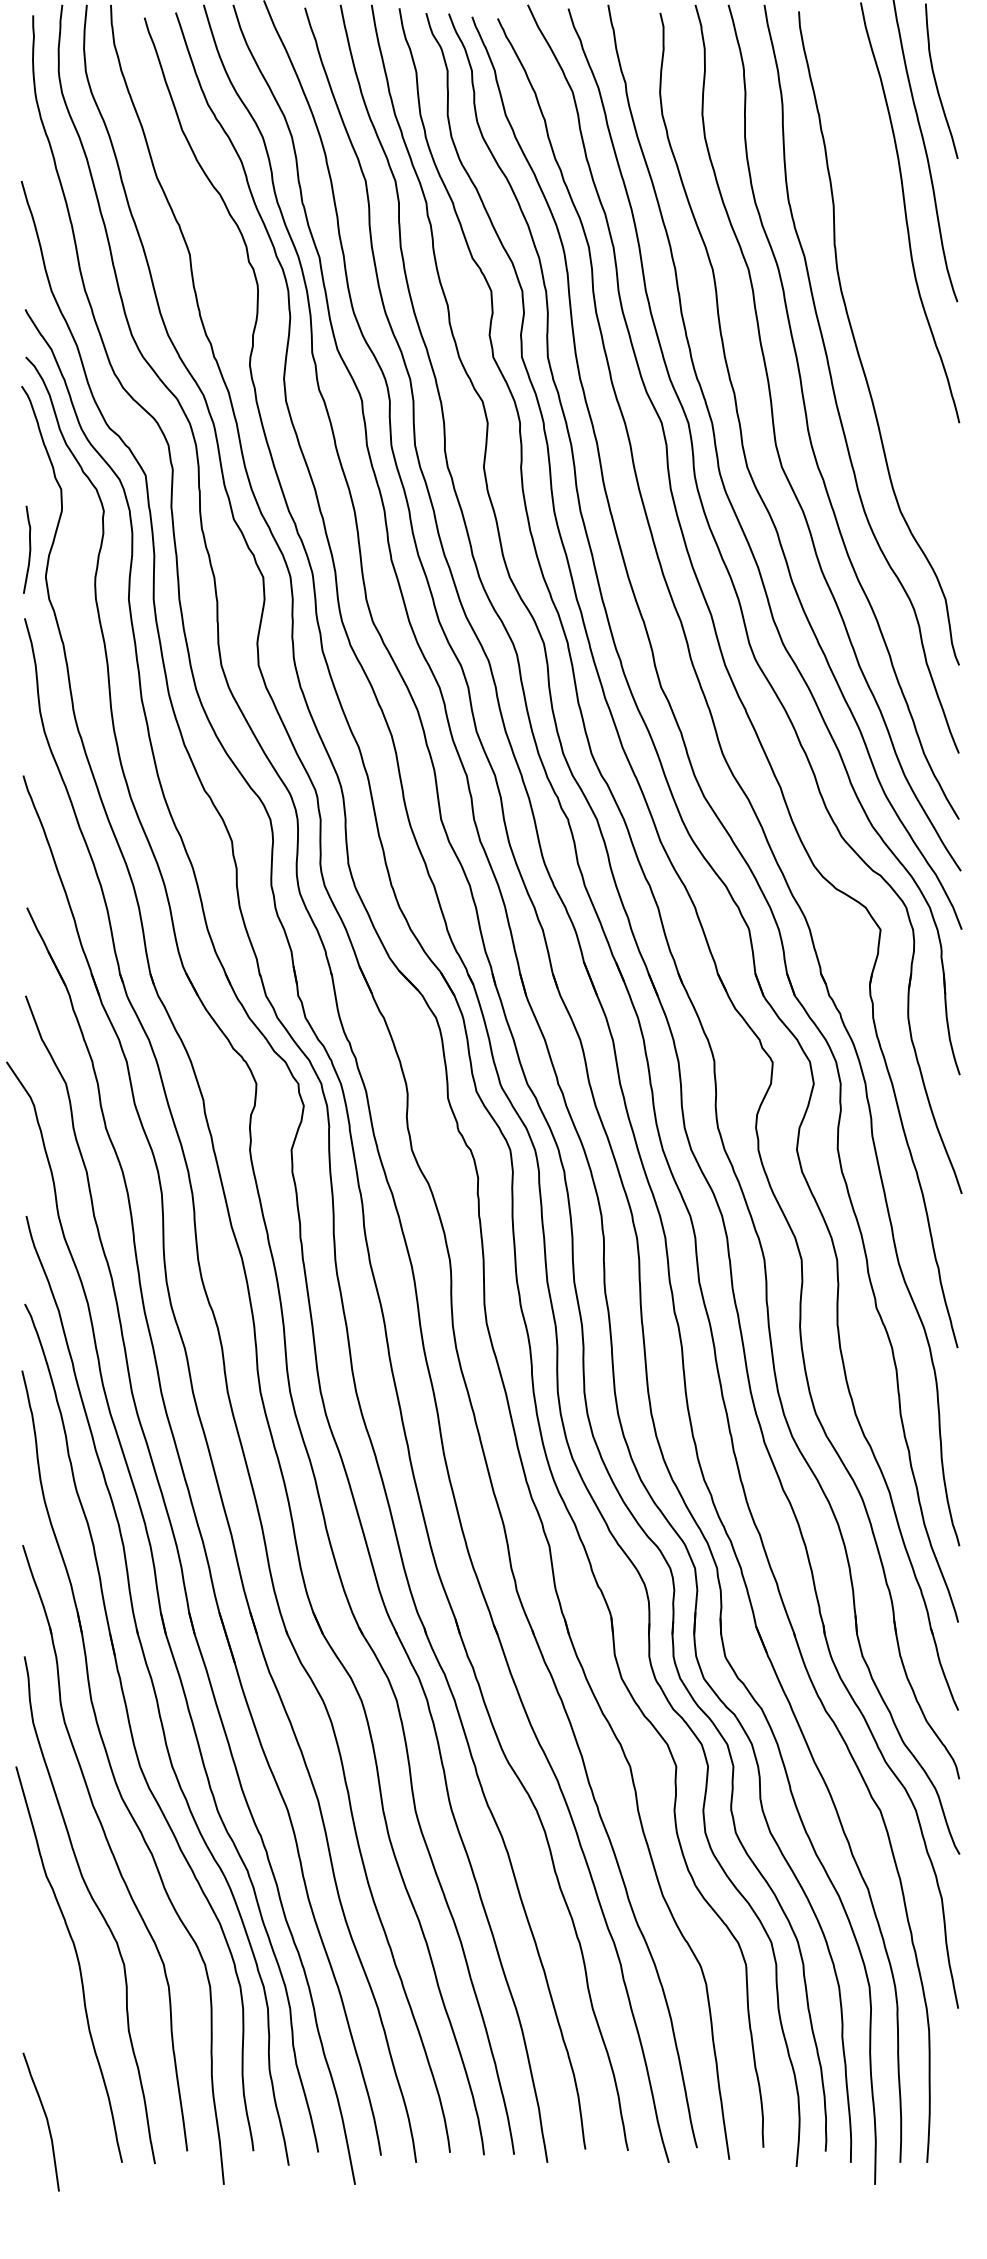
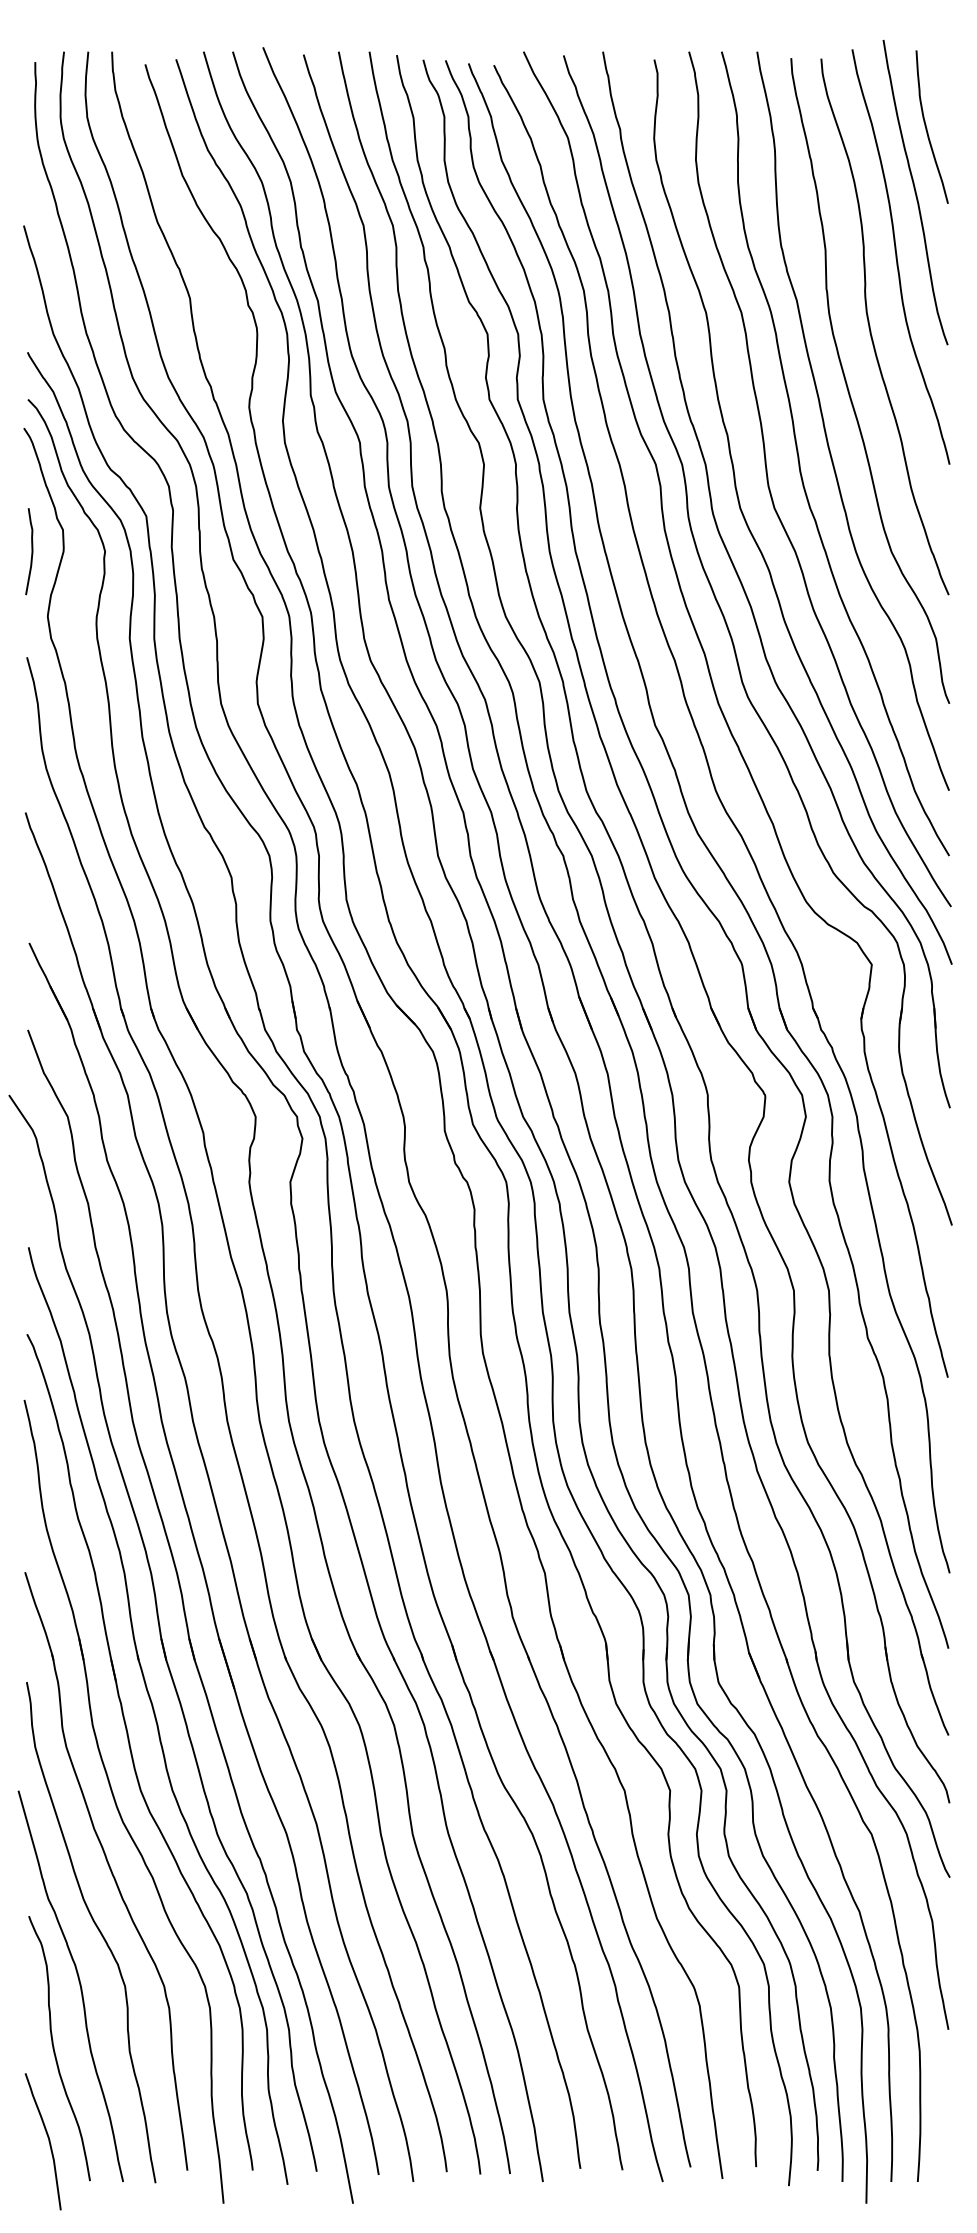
curve: (880, 287) -> (871, 330), added
curve: (29, 549) -> (31, 551), moved
curve: (52, 2027) -> (54, 2048), added

